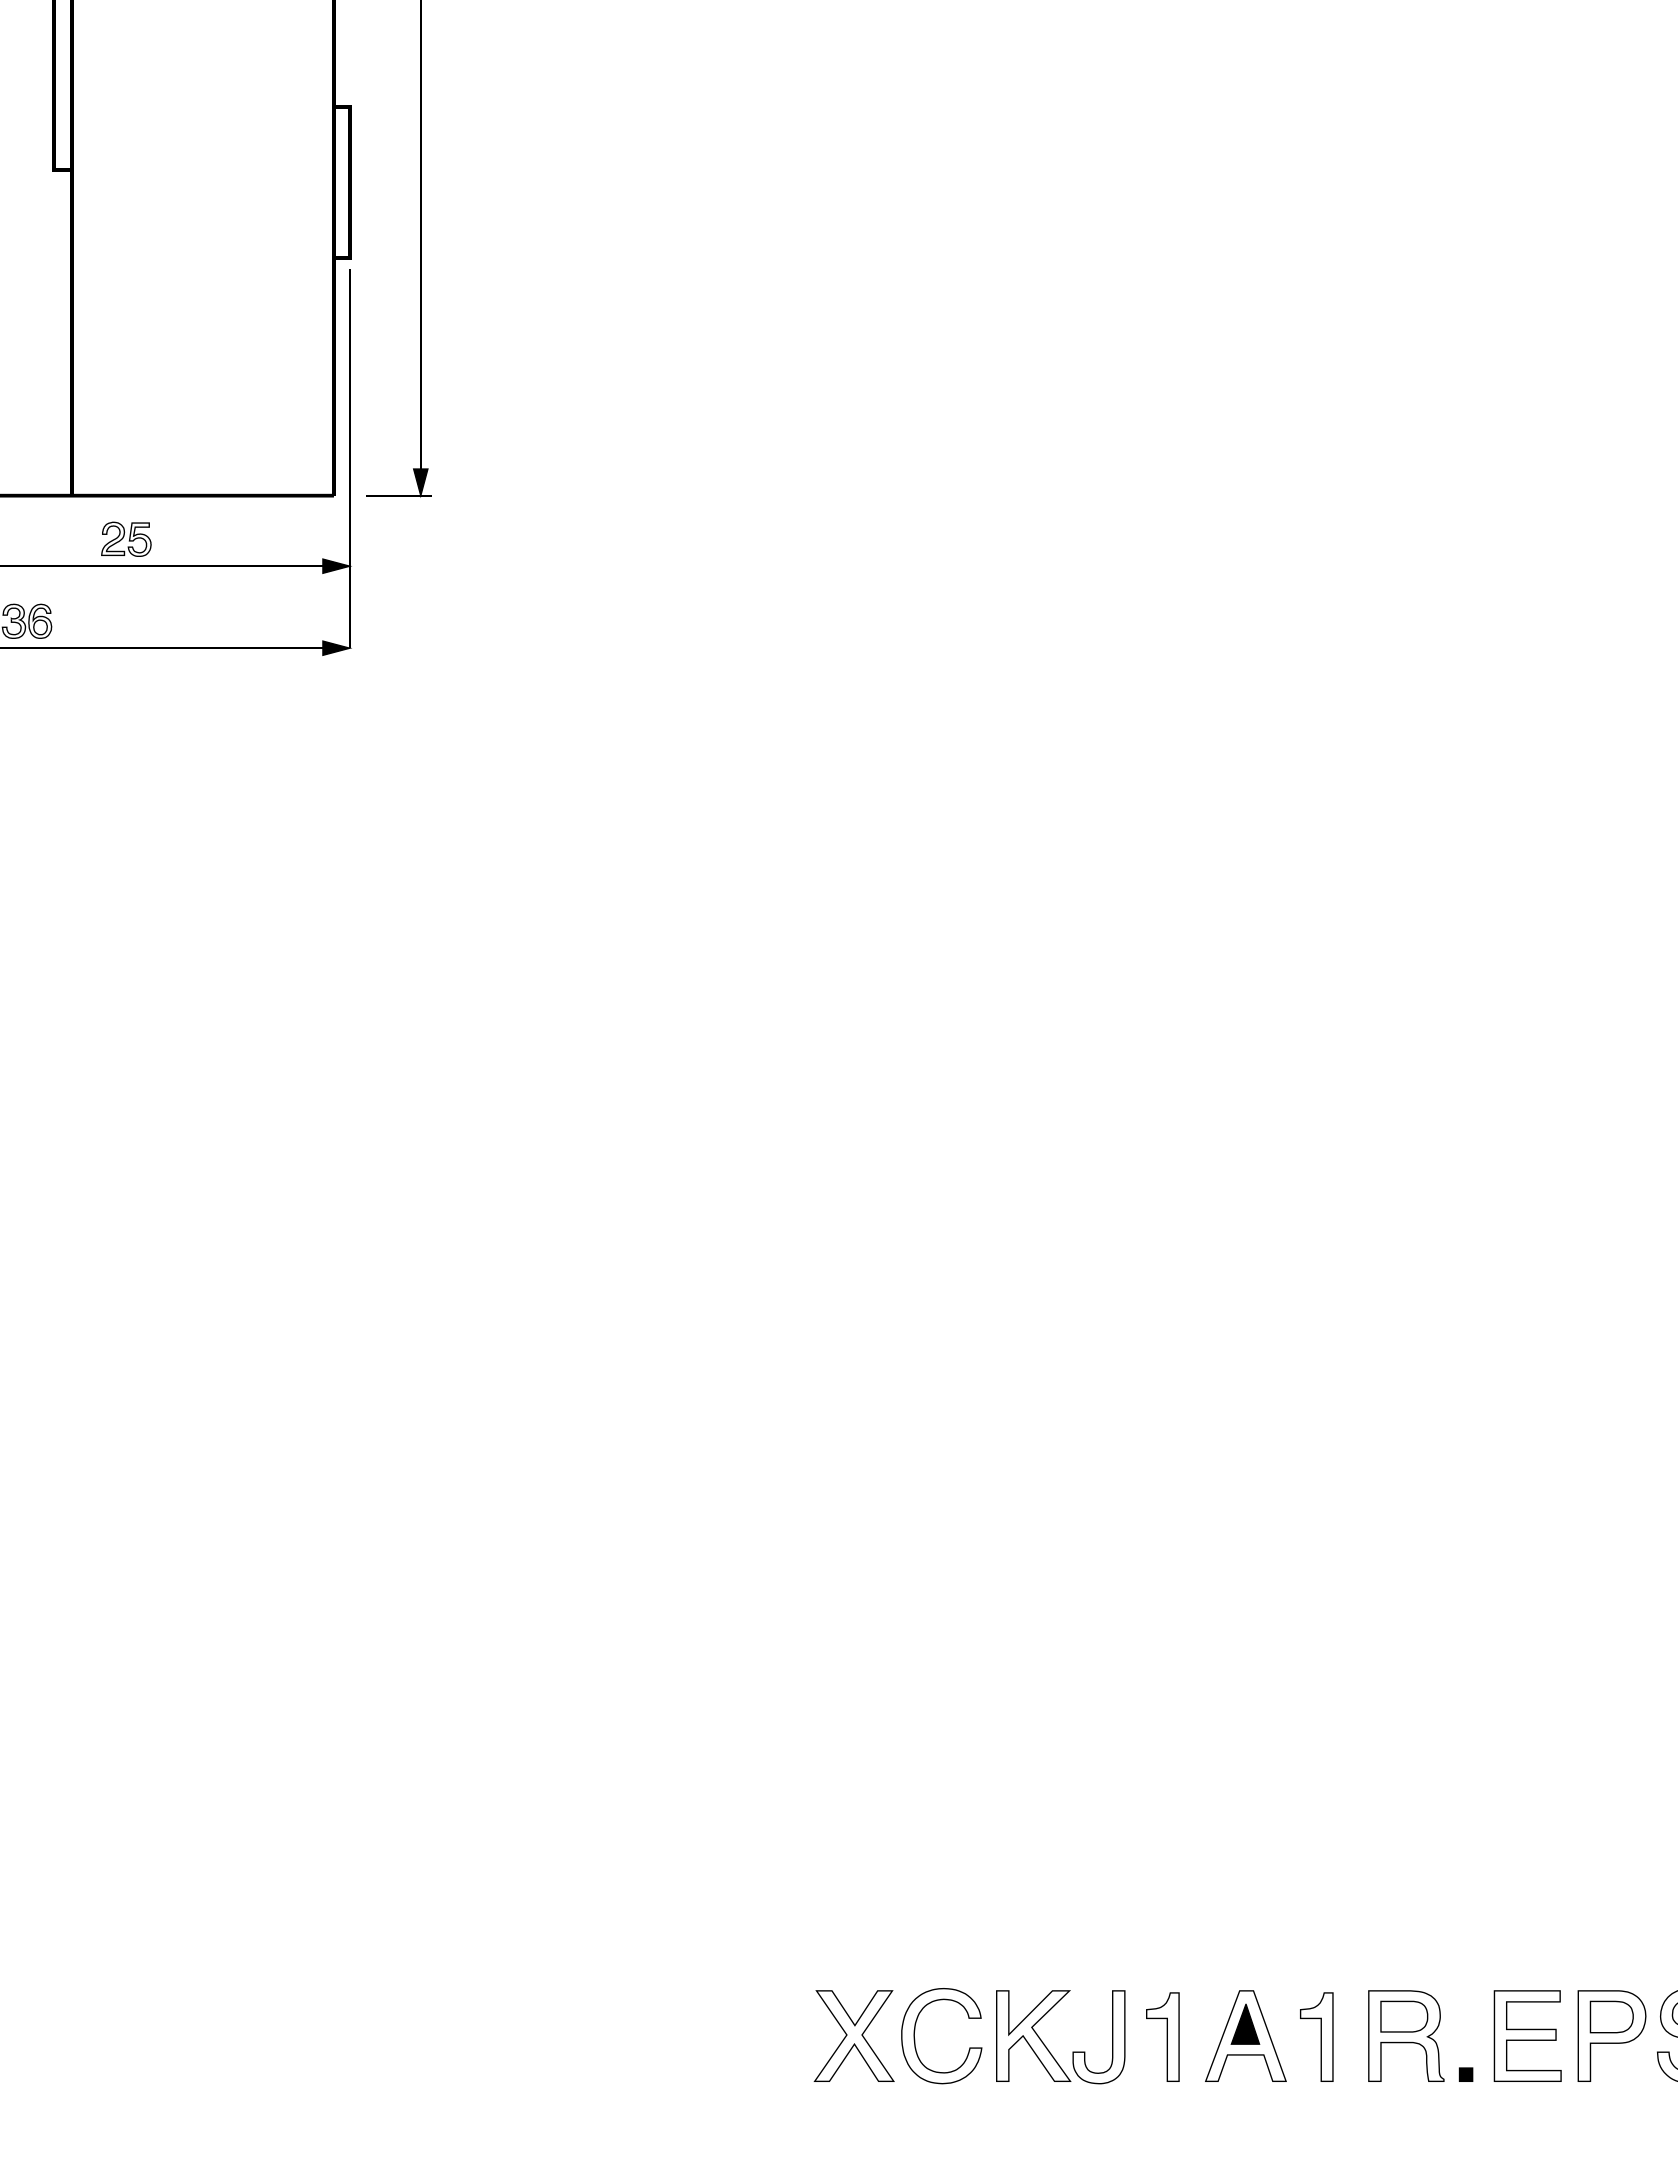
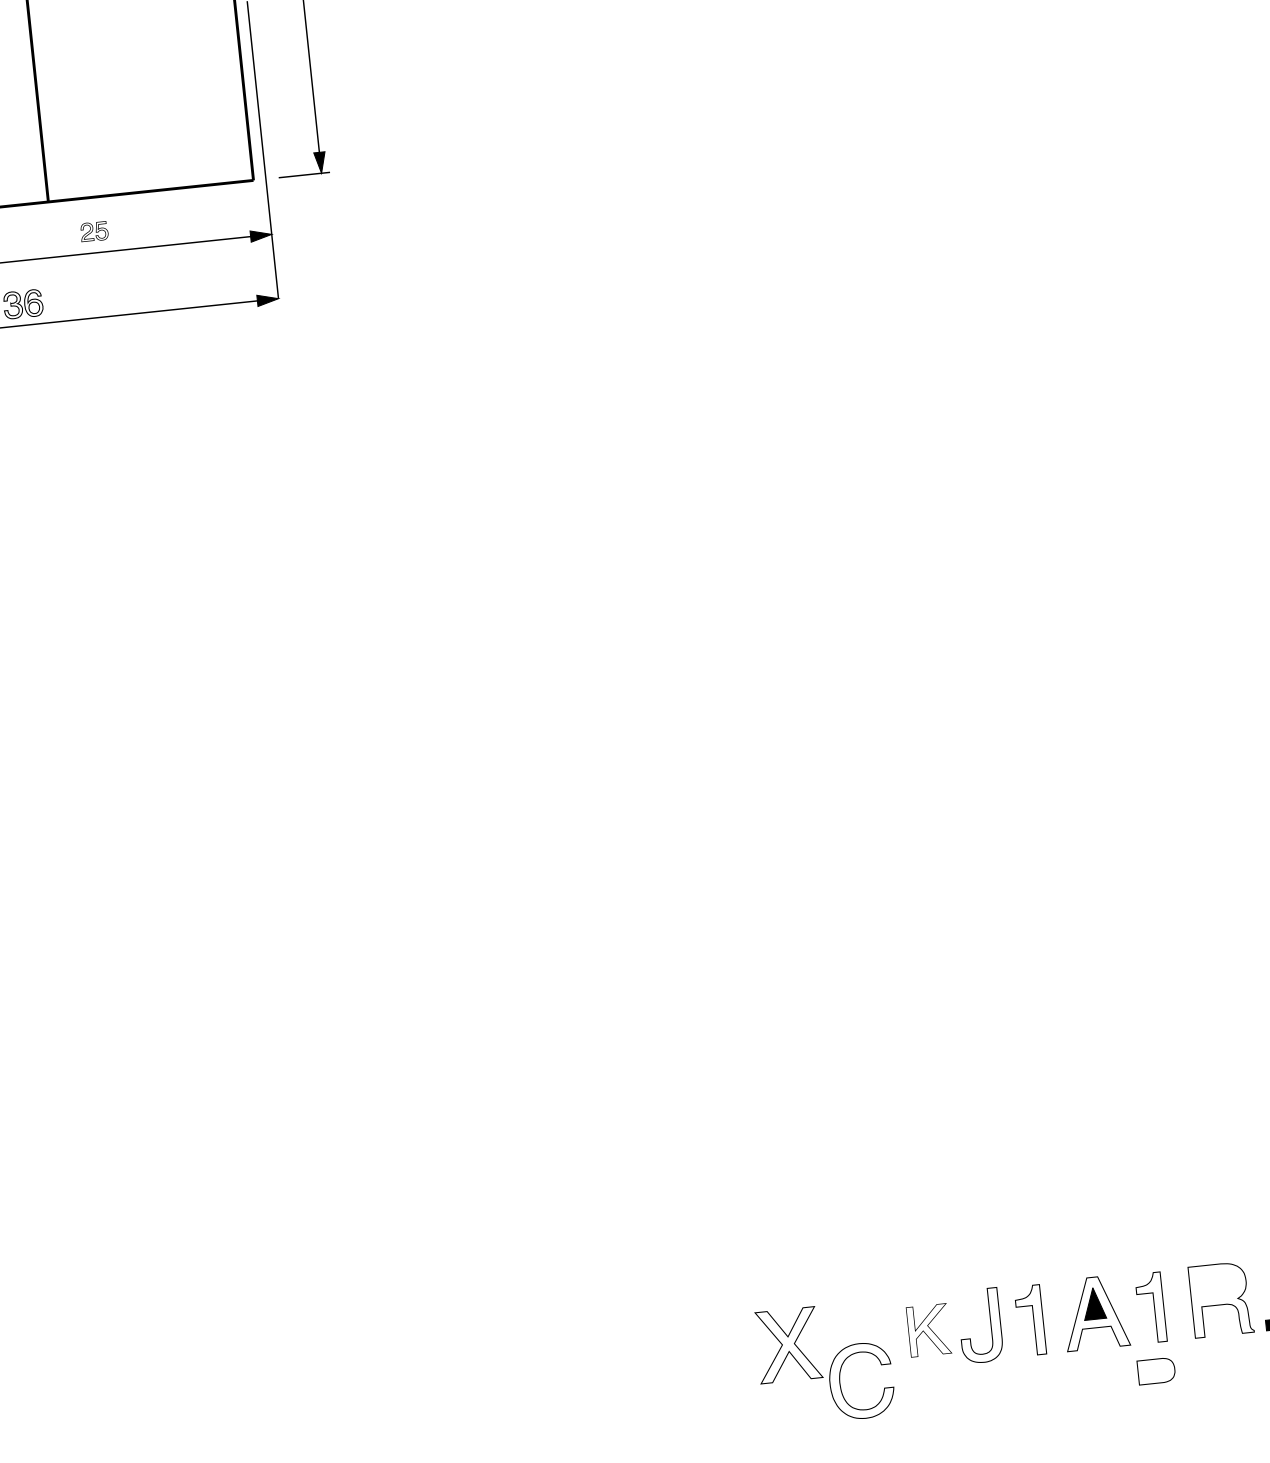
part: (126, 538) -> (94, 231), size x0.7
part: (1404, 2016) -> (1156, 1371), moved
part: (1033, 2035) -> (928, 1329), size x0.7
part: (915, 2039) -> (841, 1385), moved

